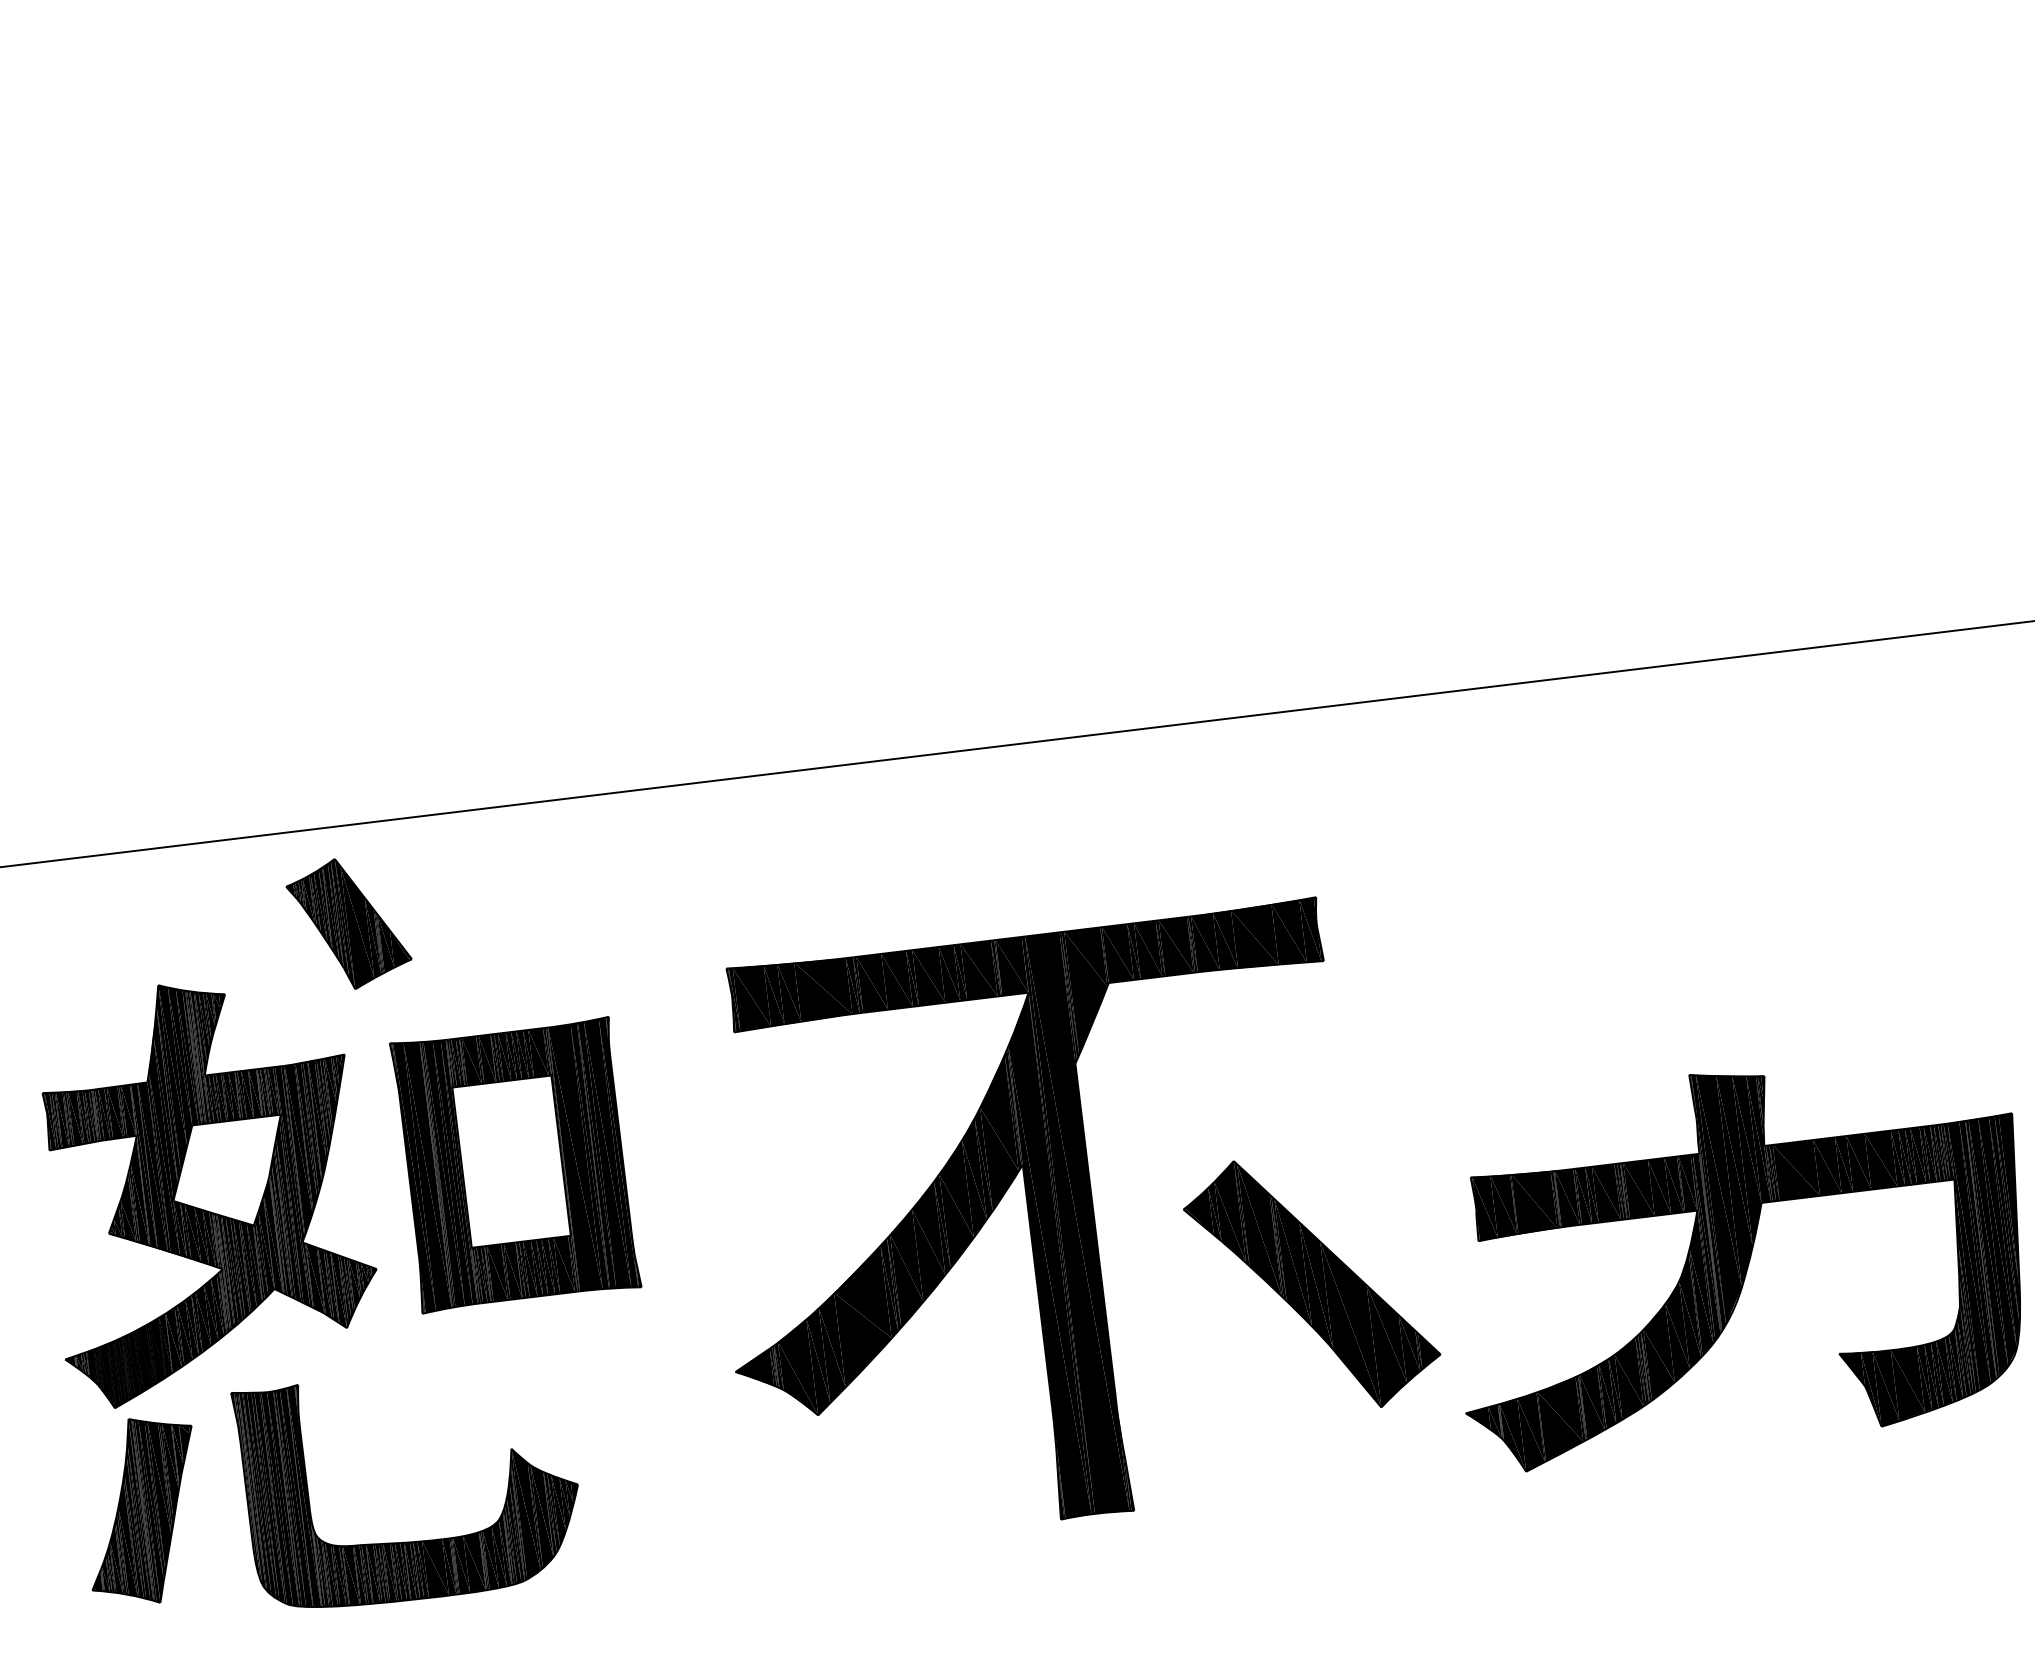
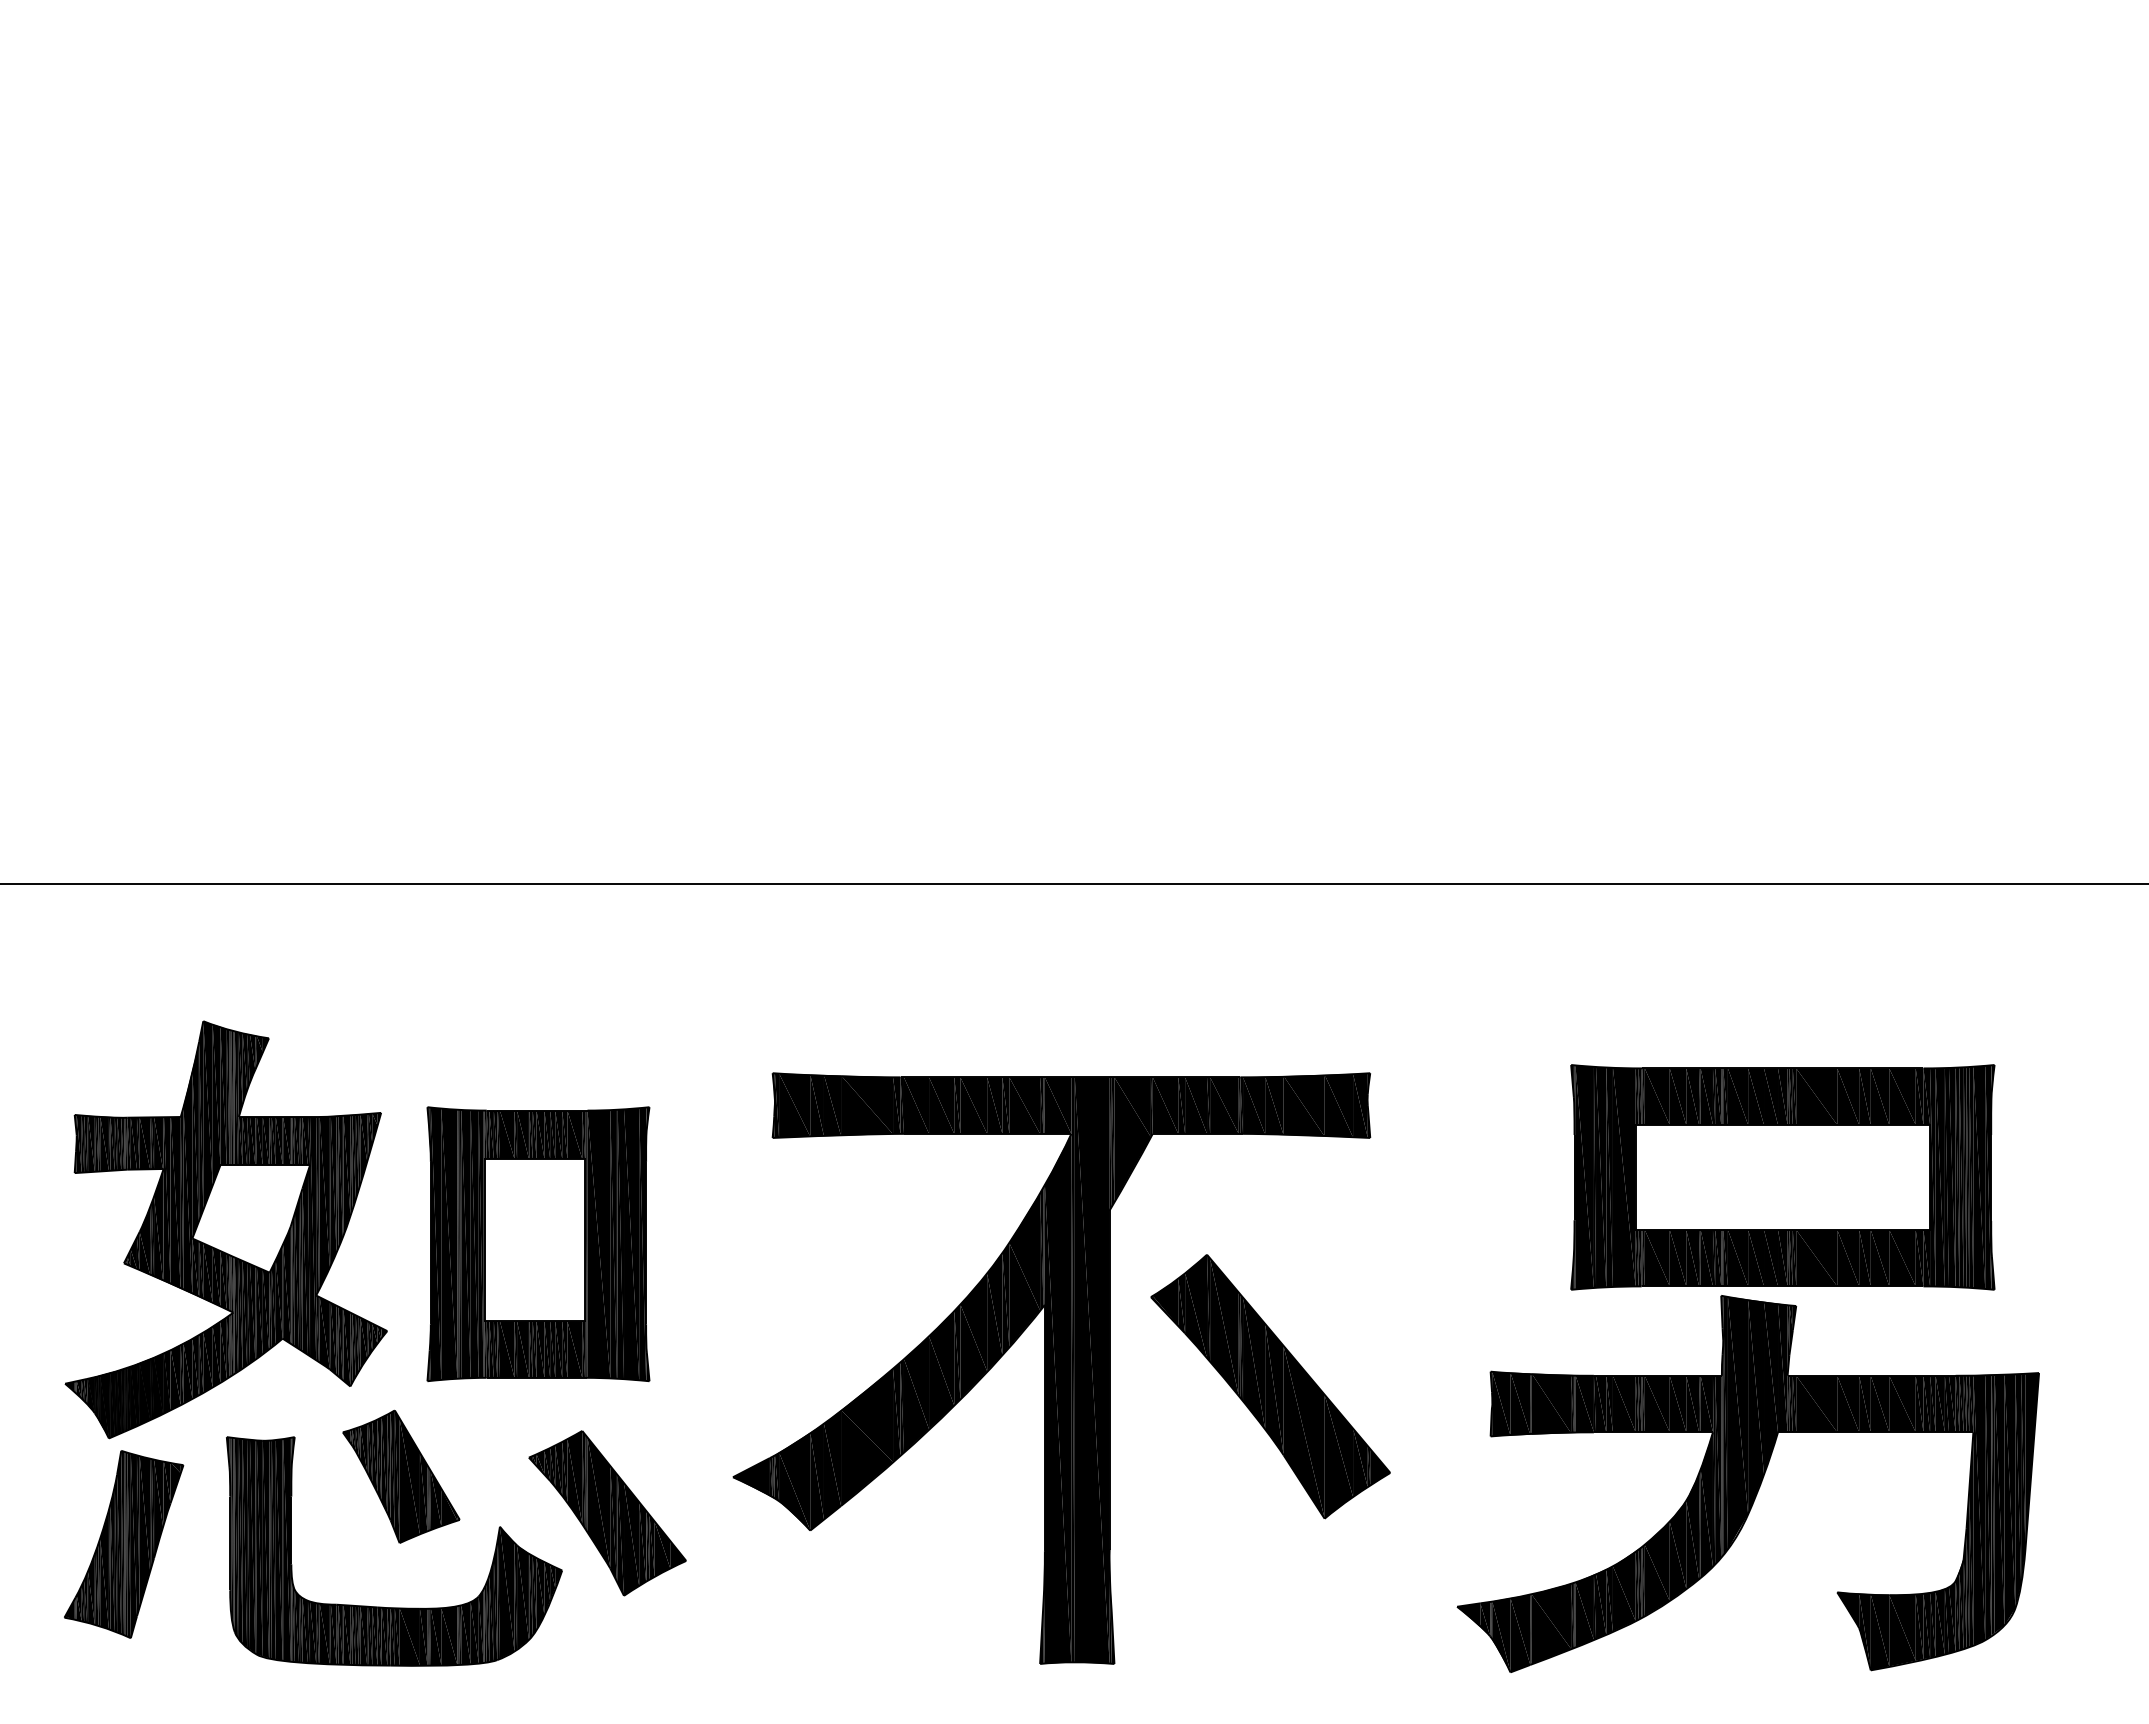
part: (349, 923) -> (401, 1476), moved
part: (1735, 950) -> (1782, 1177), added
part: (1312, 1283) -> (1270, 1386), moved
part: (615, 1422) -> (607, 1513), added

